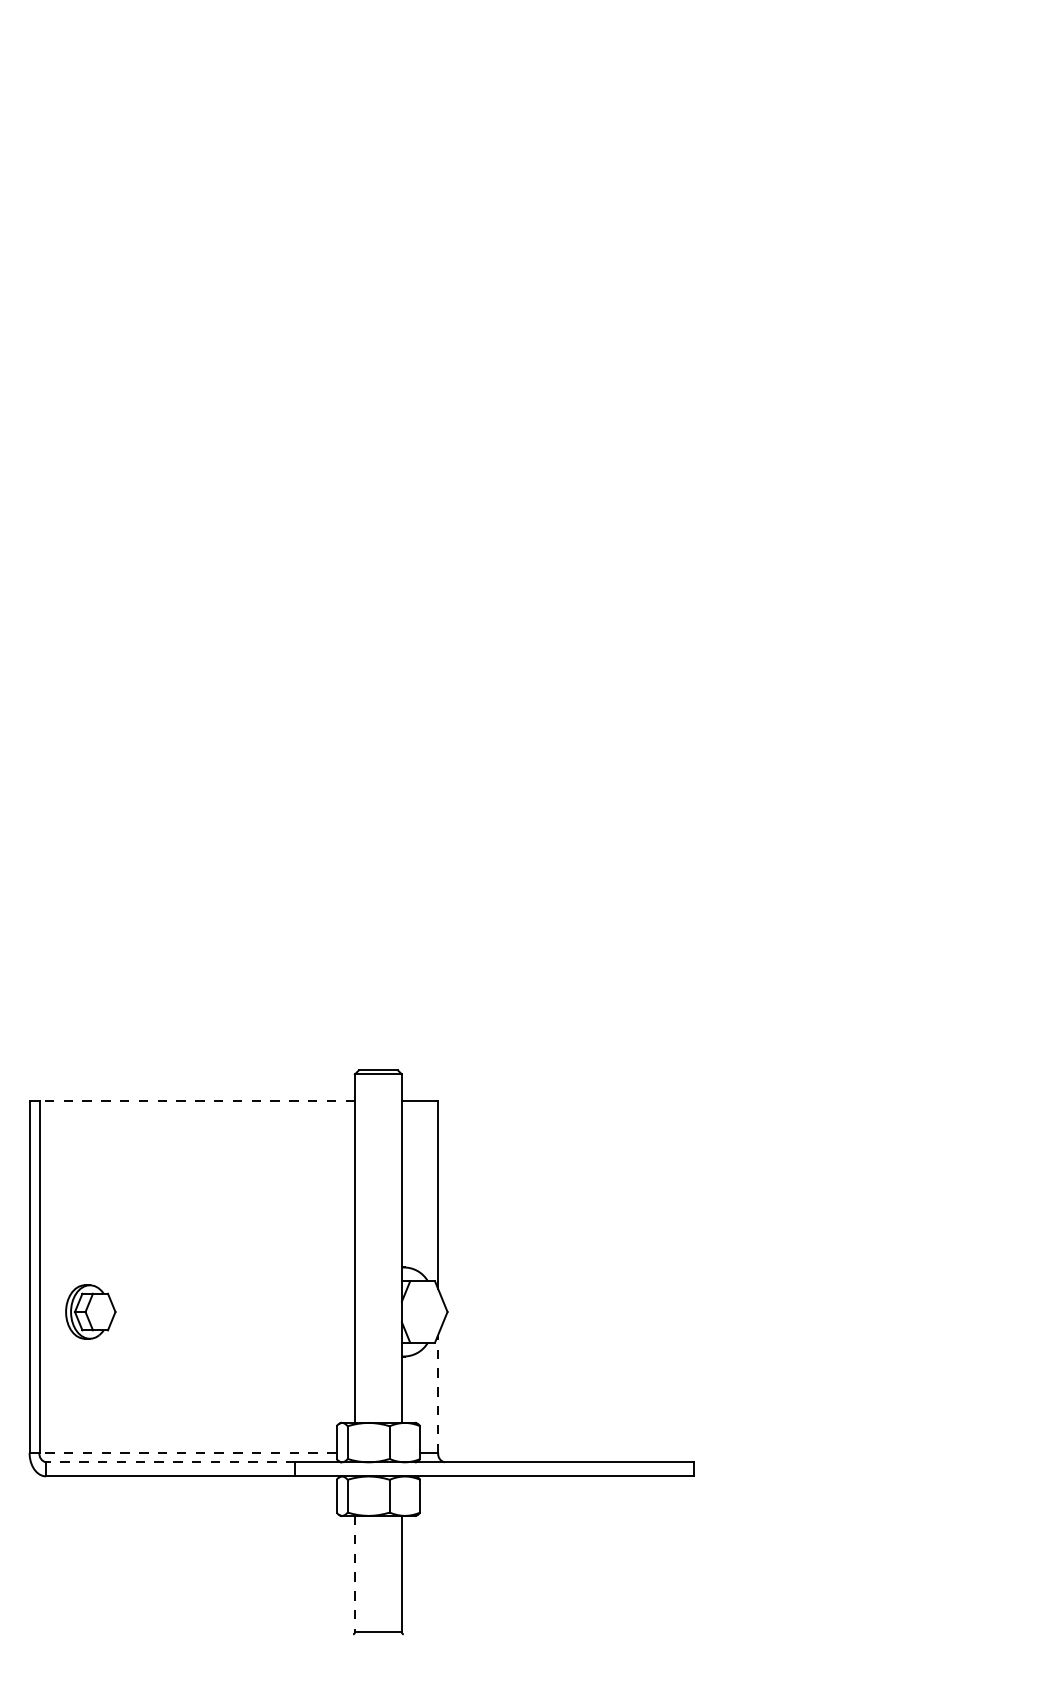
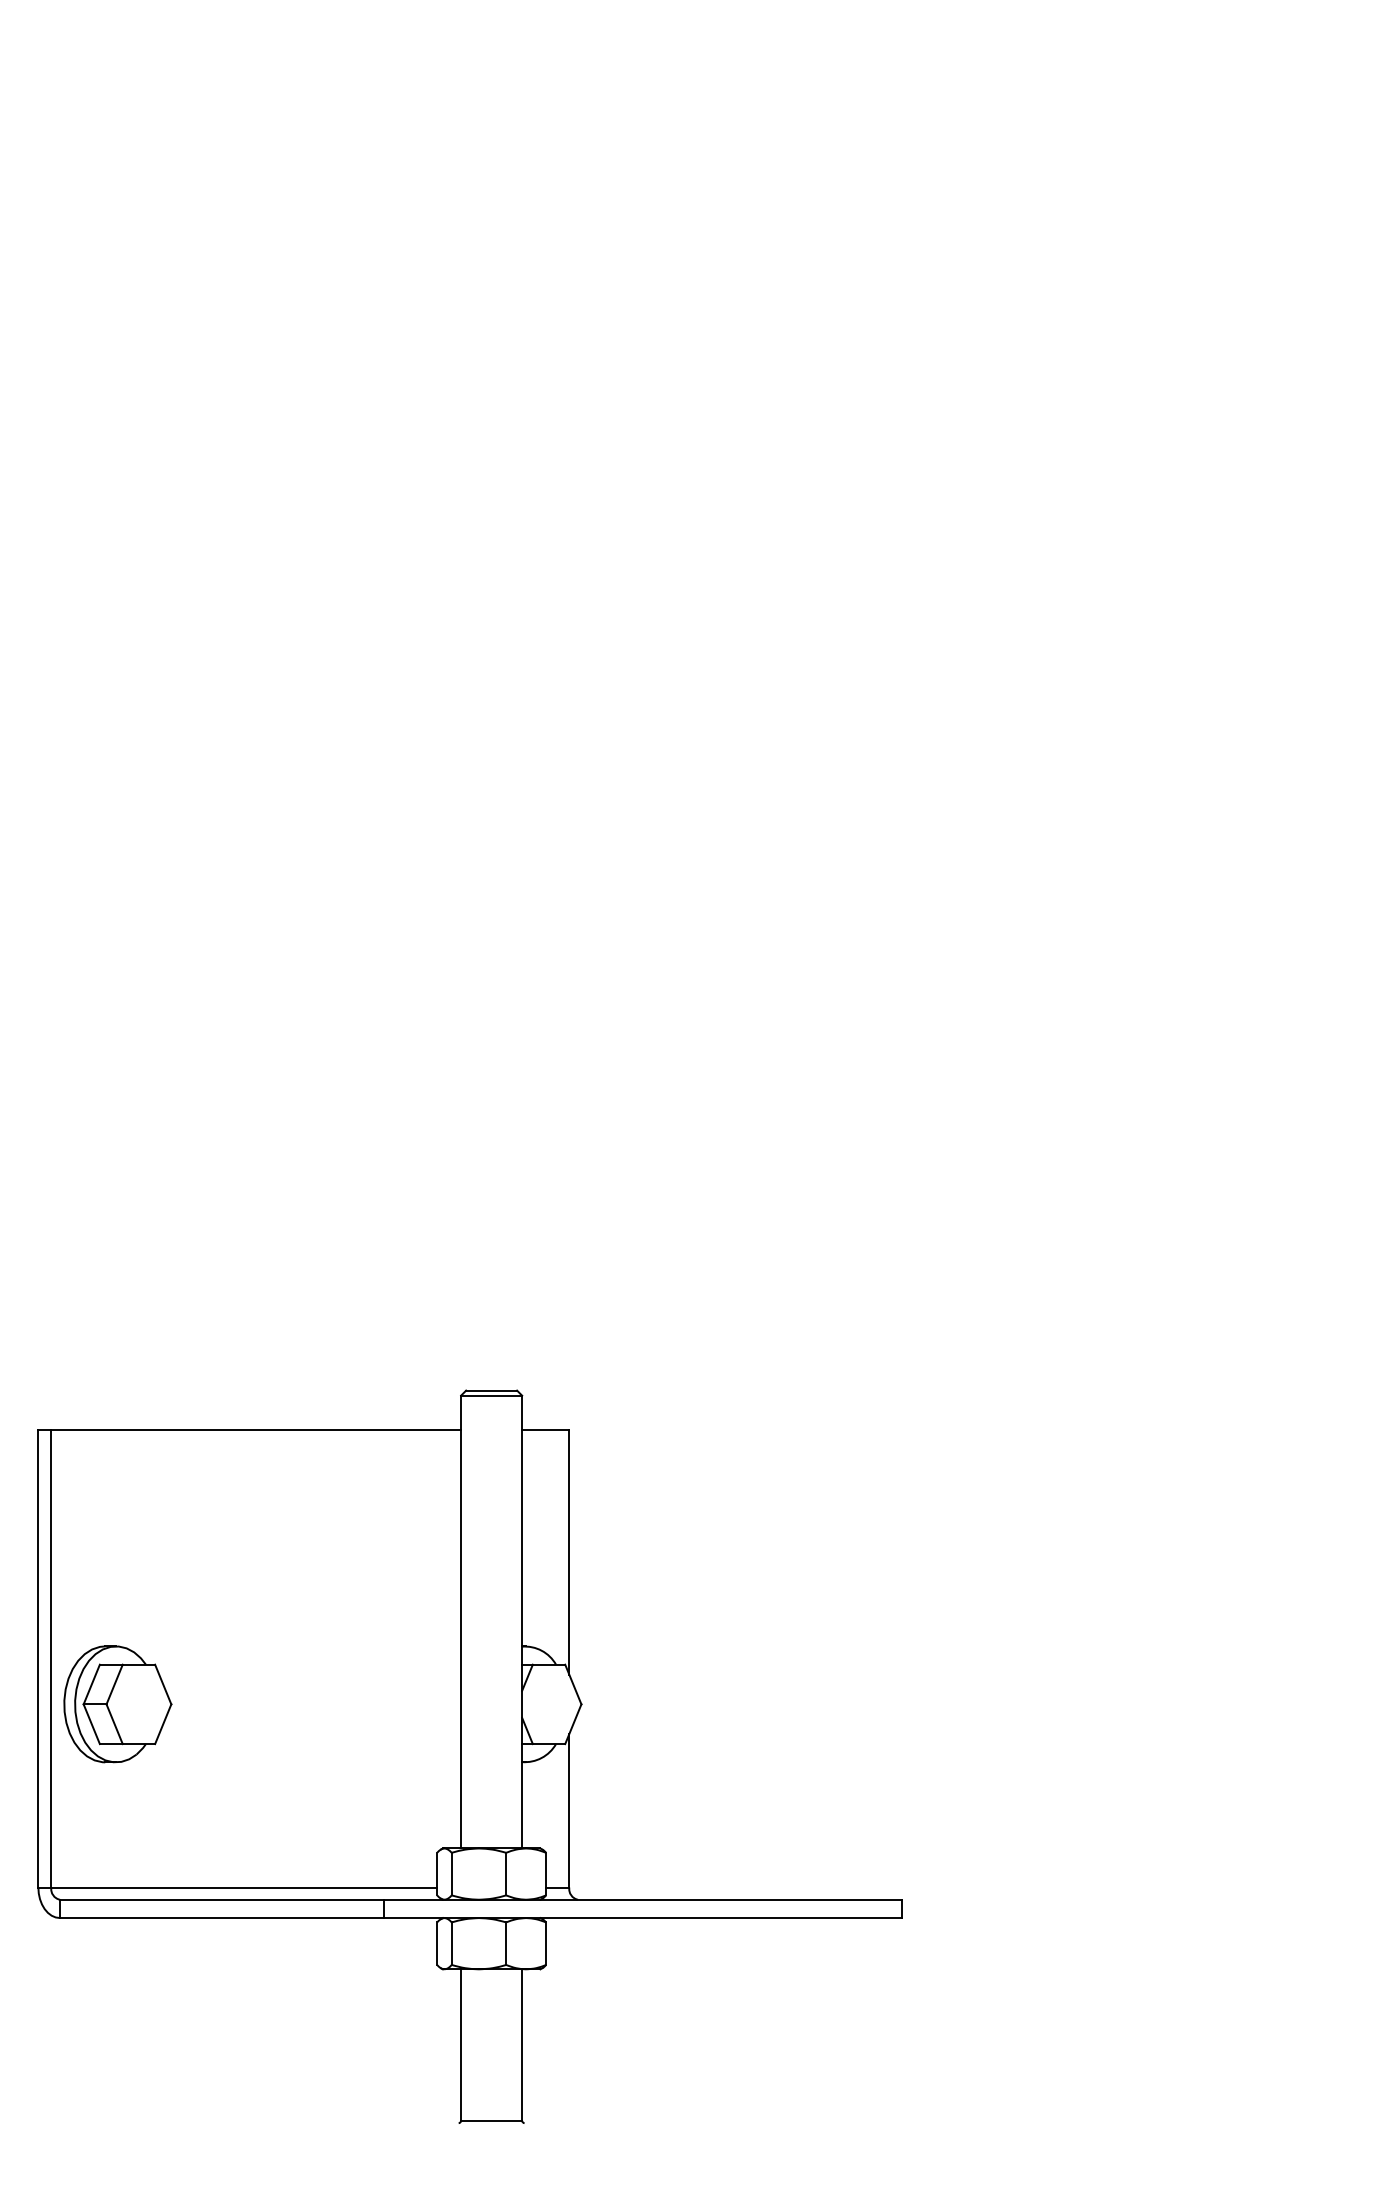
line: (197, 1100) -> (256, 1429), dashed -> solid
part: (90, 1312) -> (117, 1704), size x1.67
line: (438, 1393) -> (569, 1810), dashed -> solid
line: (188, 1452) -> (244, 1887), dashed -> solid
line: (170, 1462) -> (221, 1899), dashed -> solid
line: (355, 1574) -> (461, 2045), dashed -> solid

